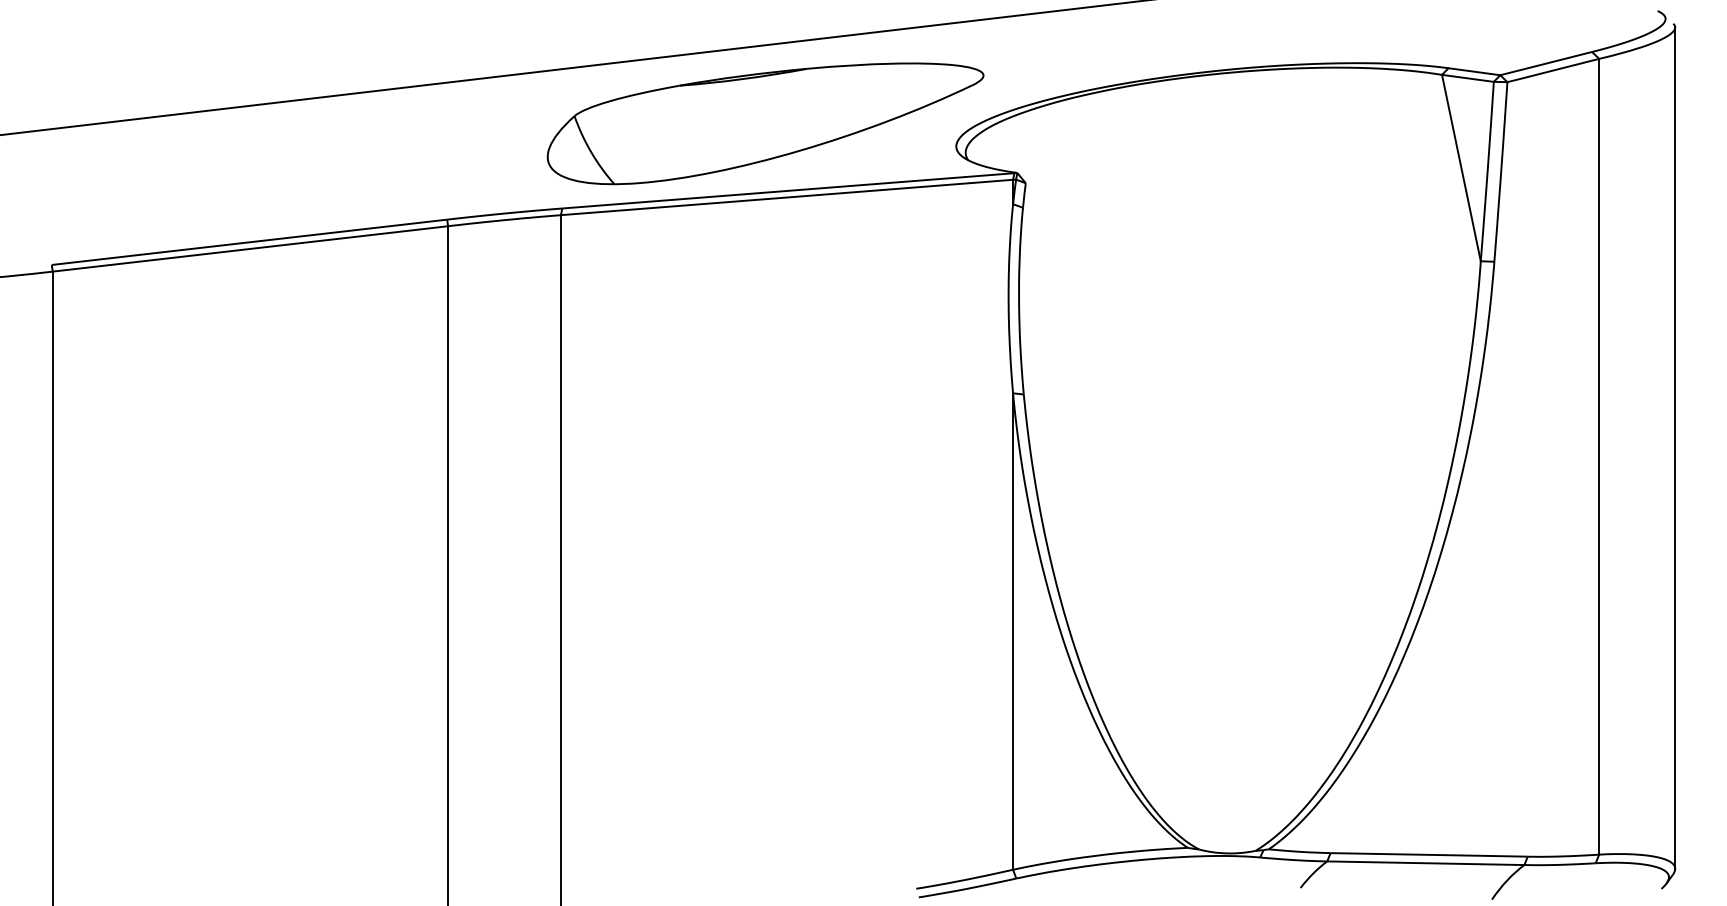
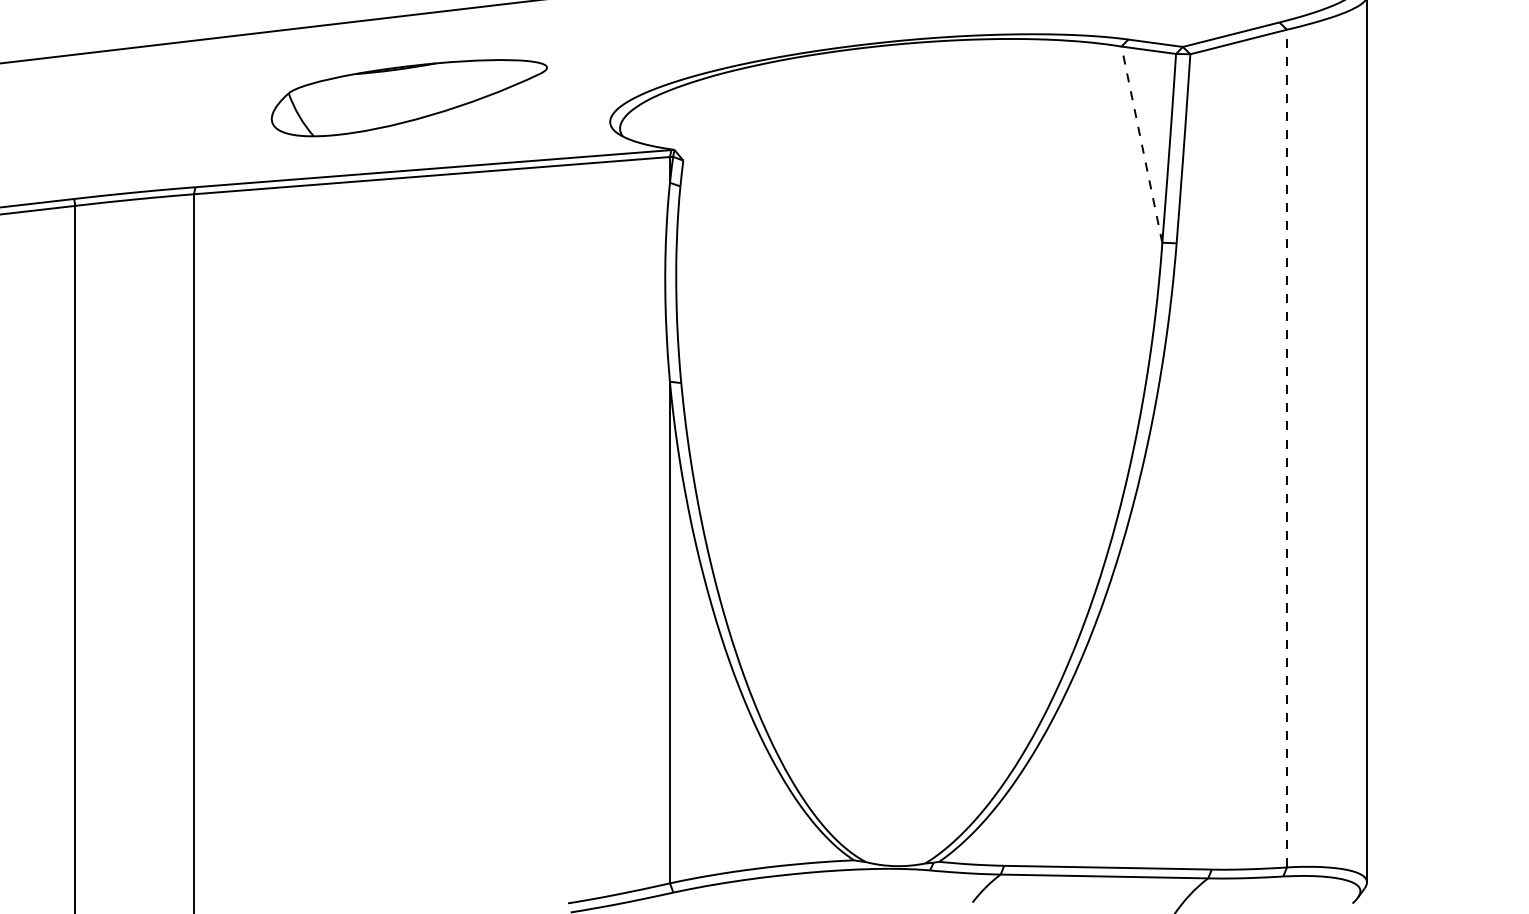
part: (765, 123) -> (409, 97), size x0.6
line: (1461, 167) -> (1142, 144), solid -> dashed
line: (1599, 456) -> (1287, 448), solid -> dashed

